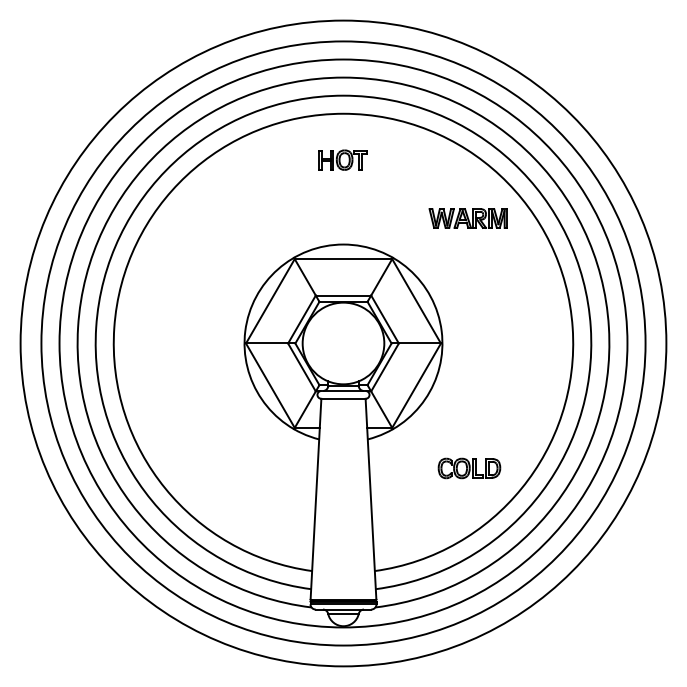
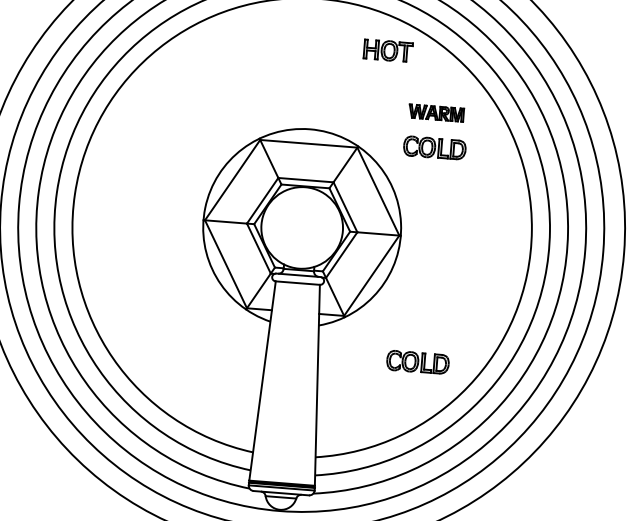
part: (342, 159) -> (387, 50), moved
part: (467, 218) -> (435, 113), size x0.7
part: (469, 253) -> (434, 148), added

